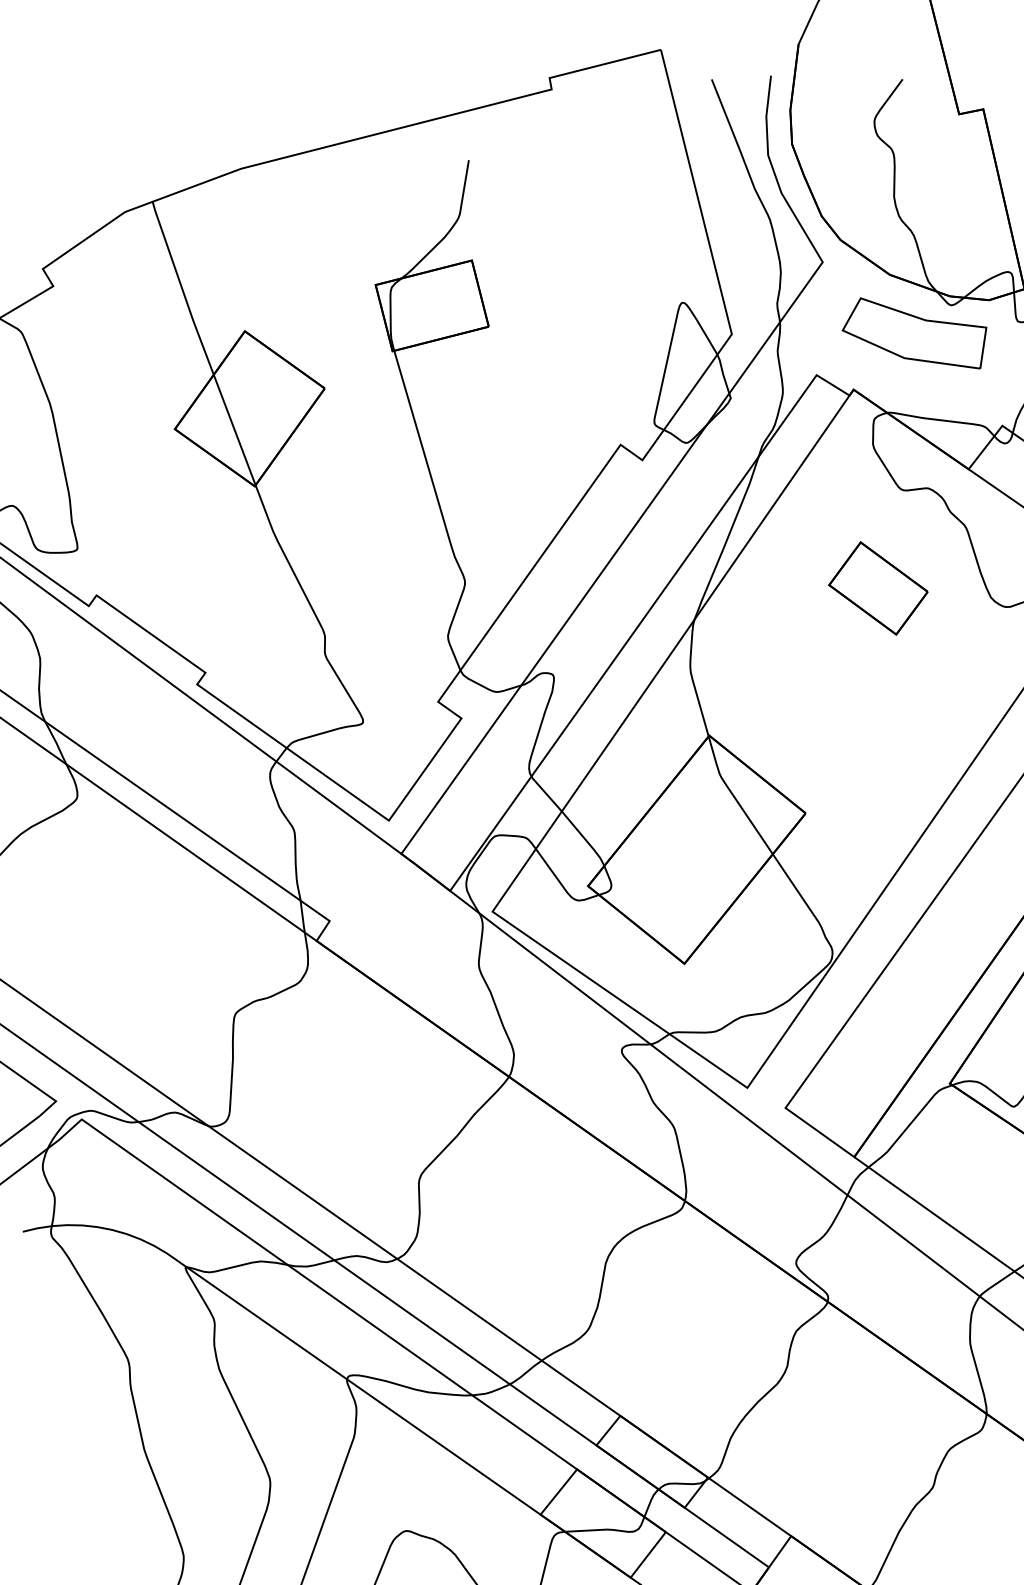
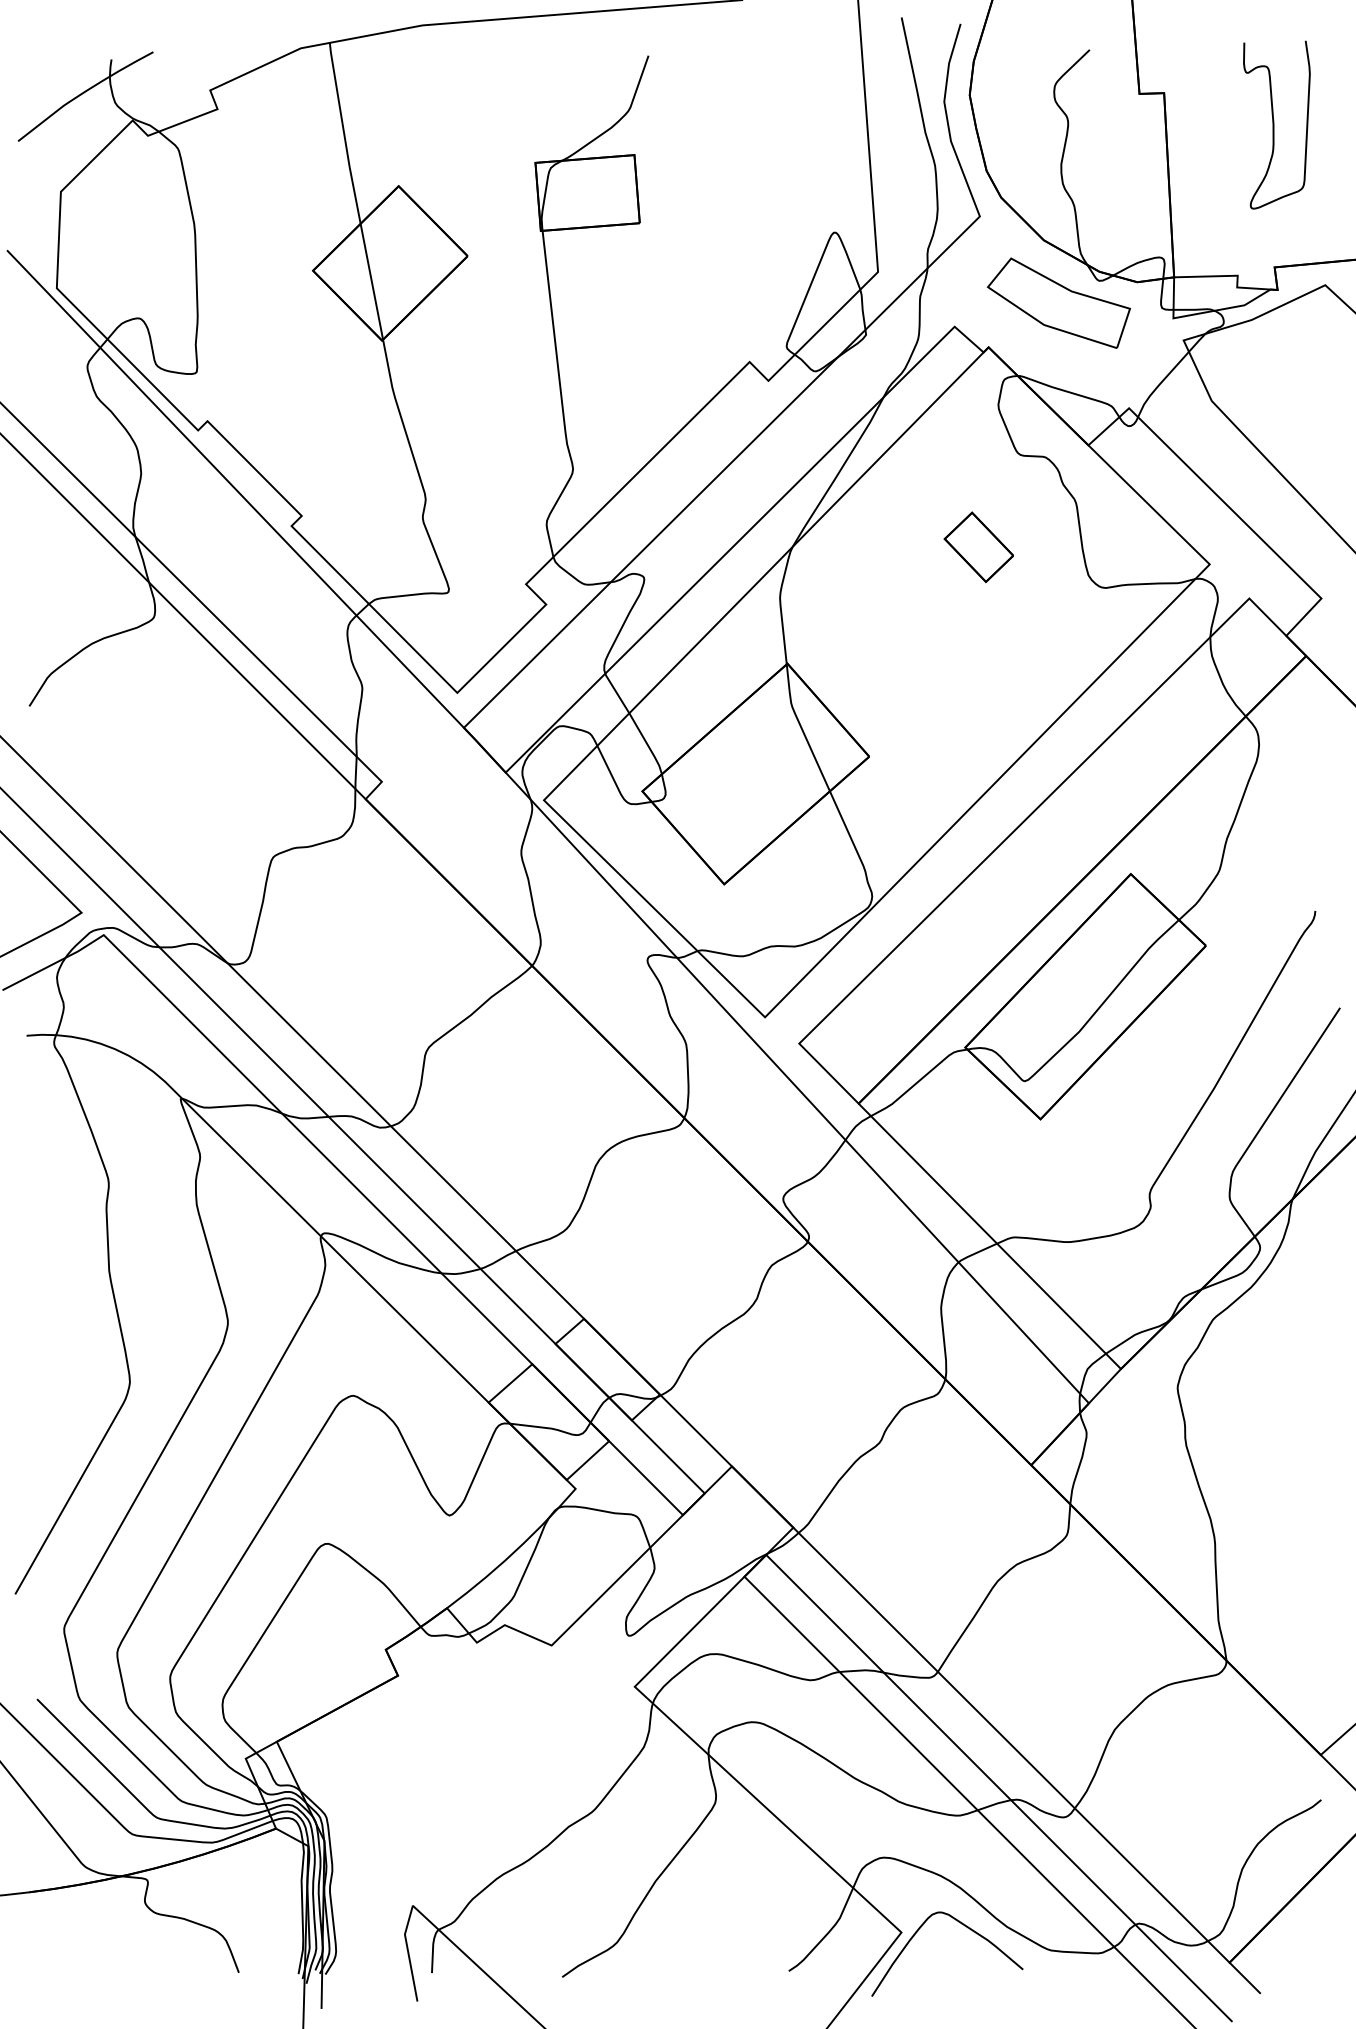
part: (877, 587) -> (978, 546), size x0.71

